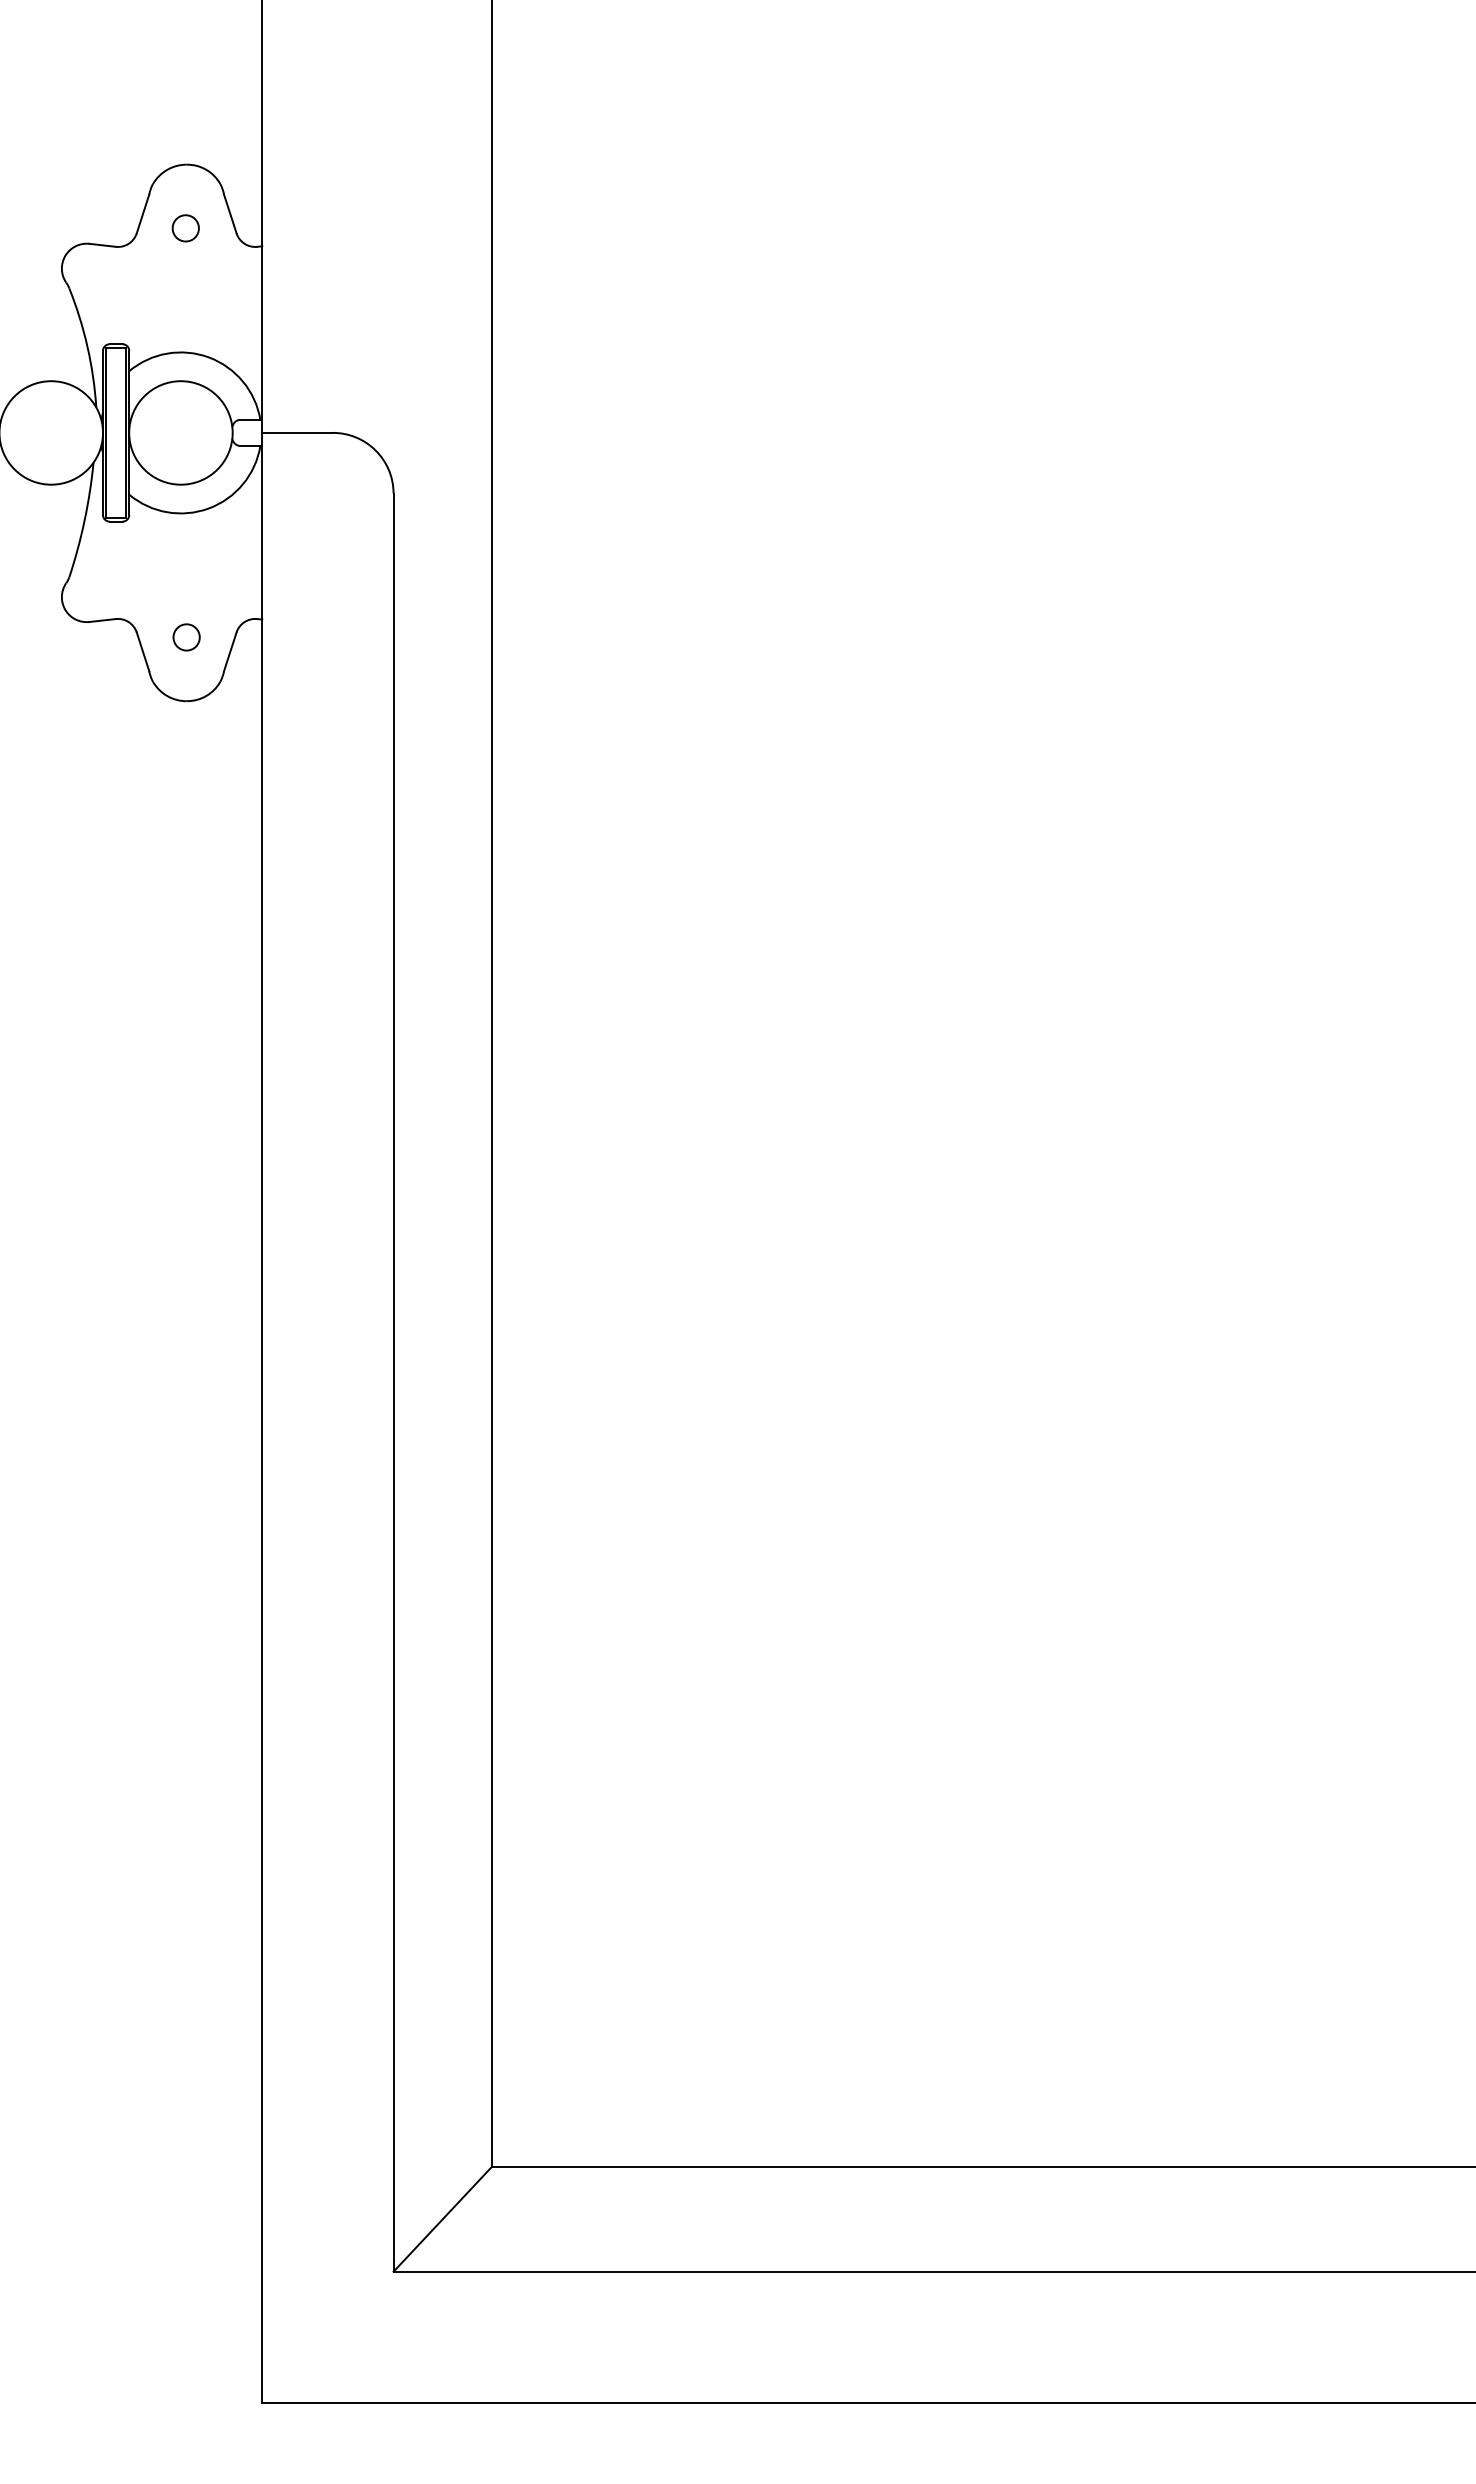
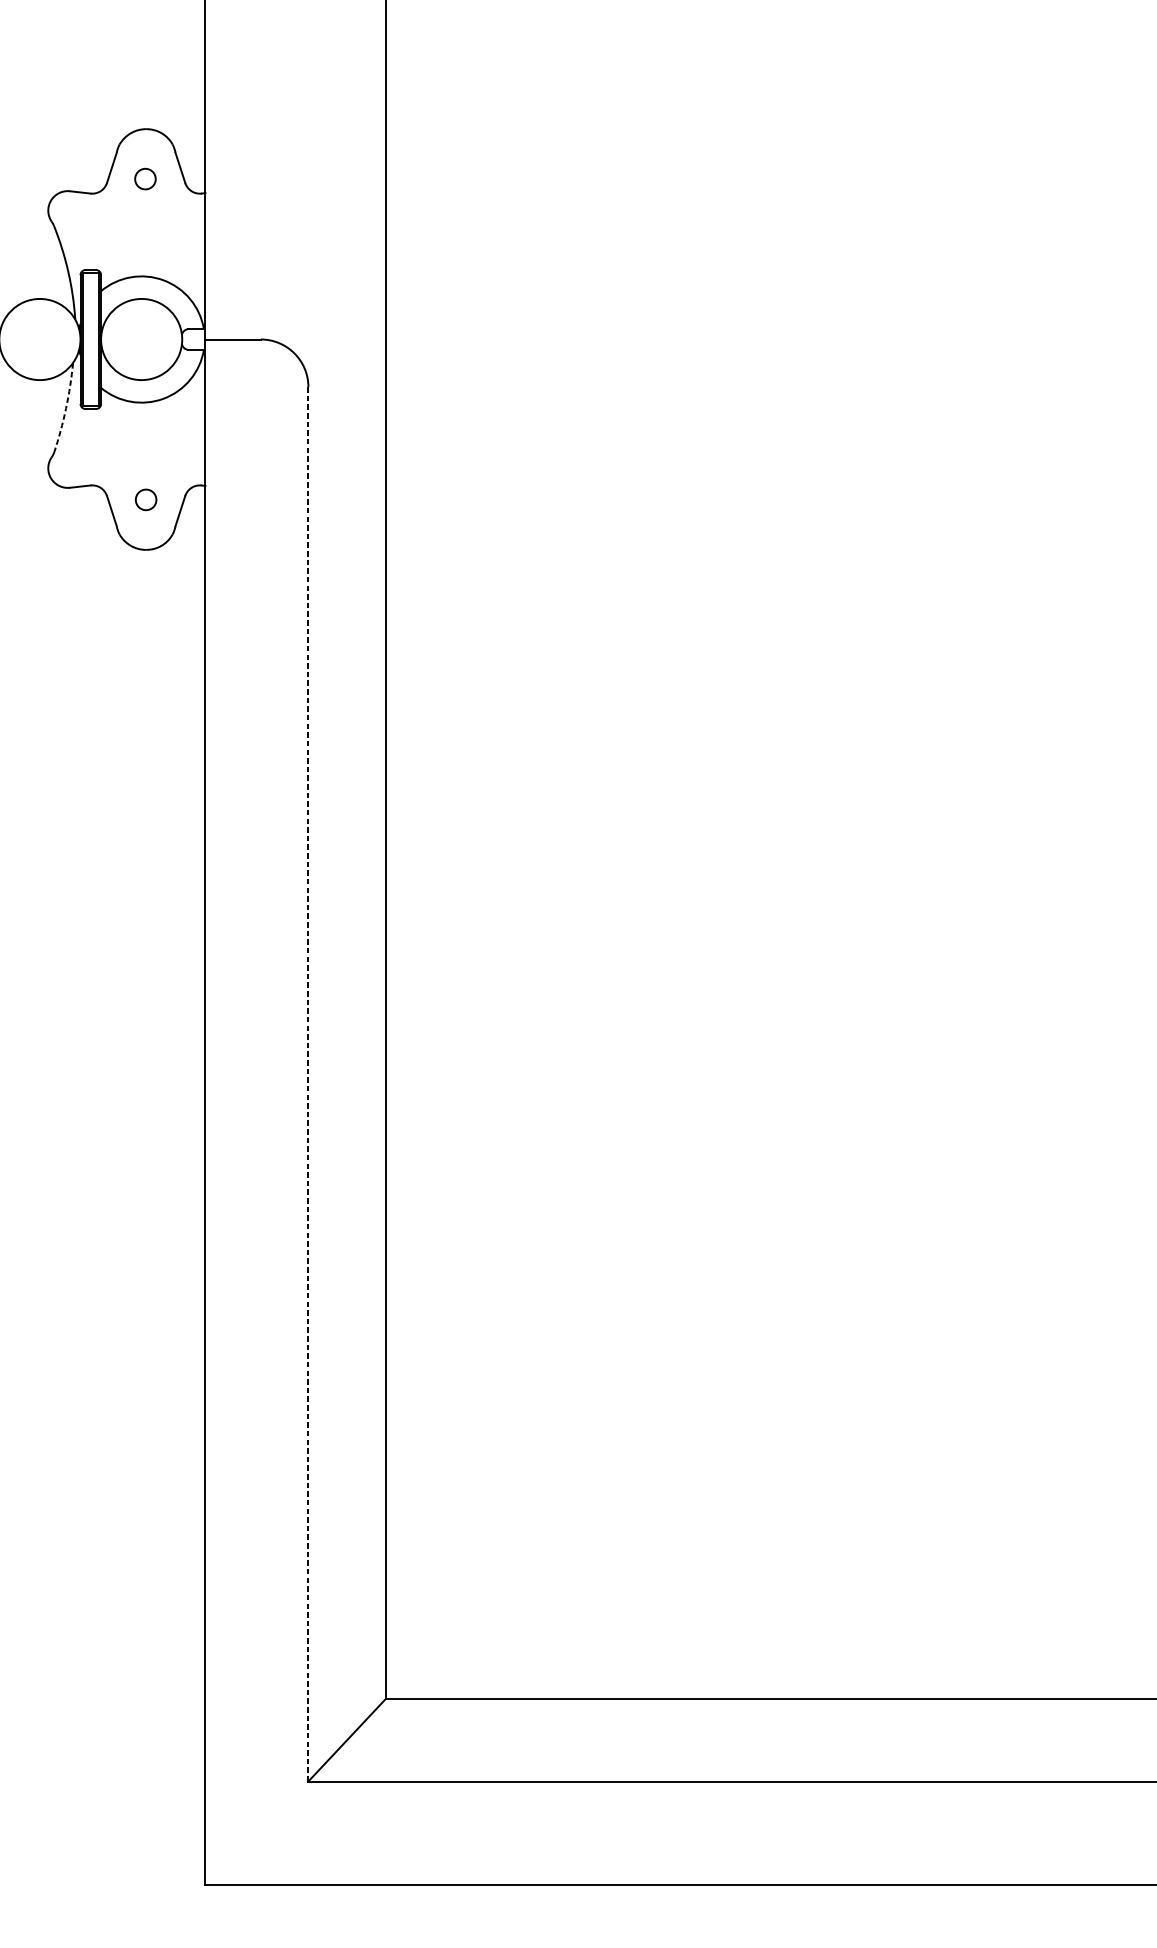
arc: (84, 520) -> (66, 408), solid -> dashed
line: (393, 1382) -> (308, 1084), solid -> dashed

